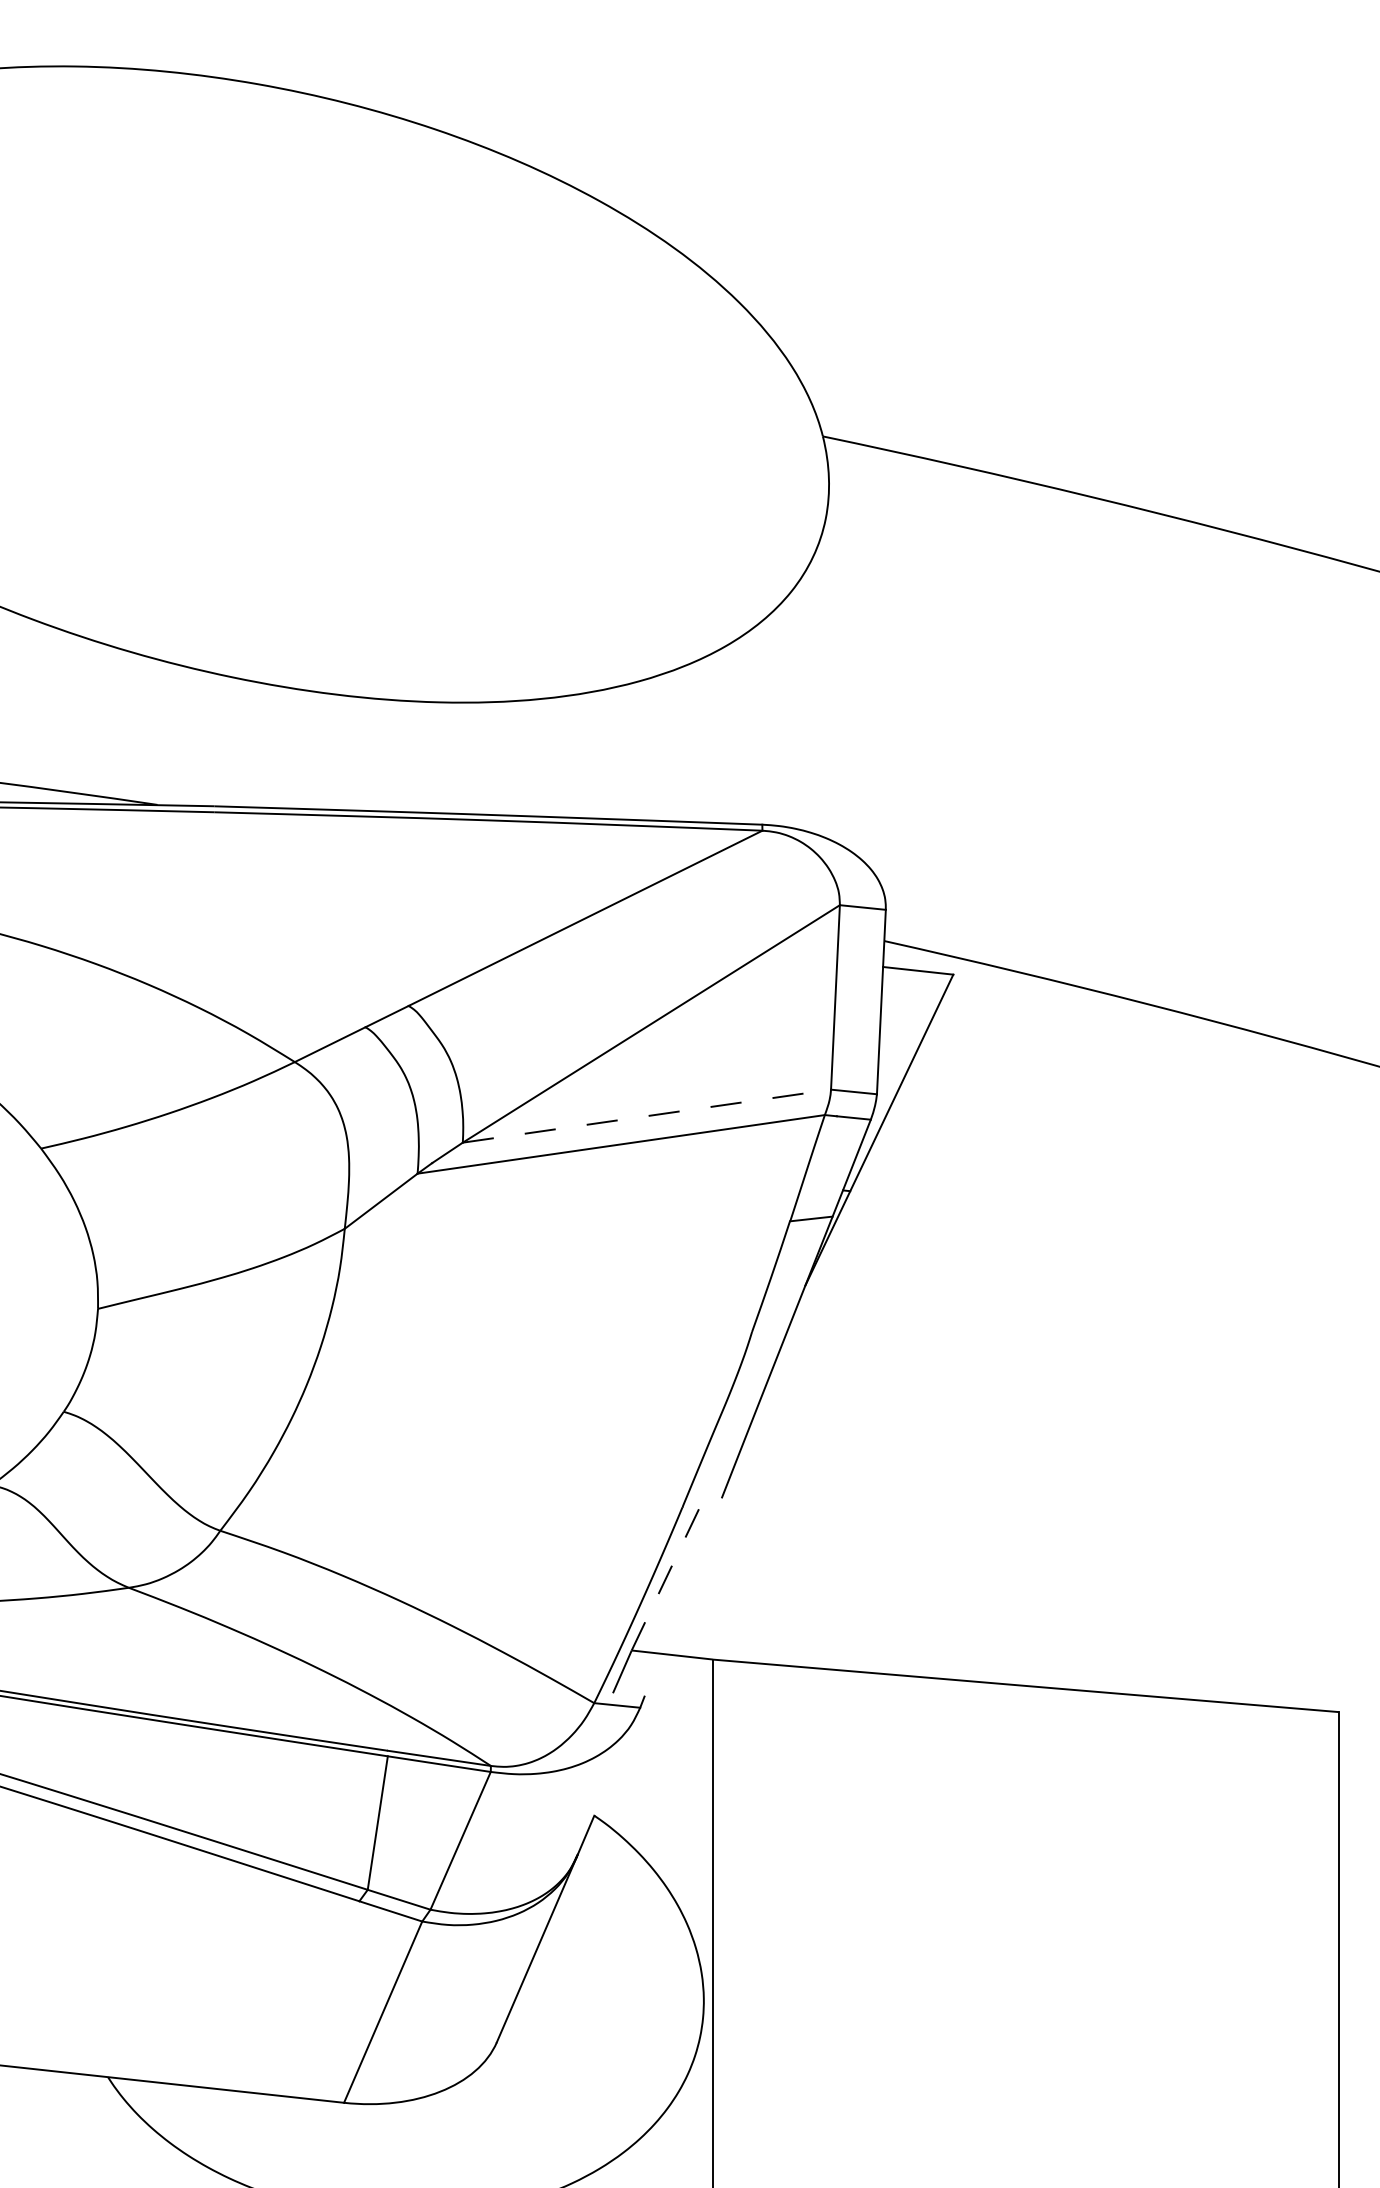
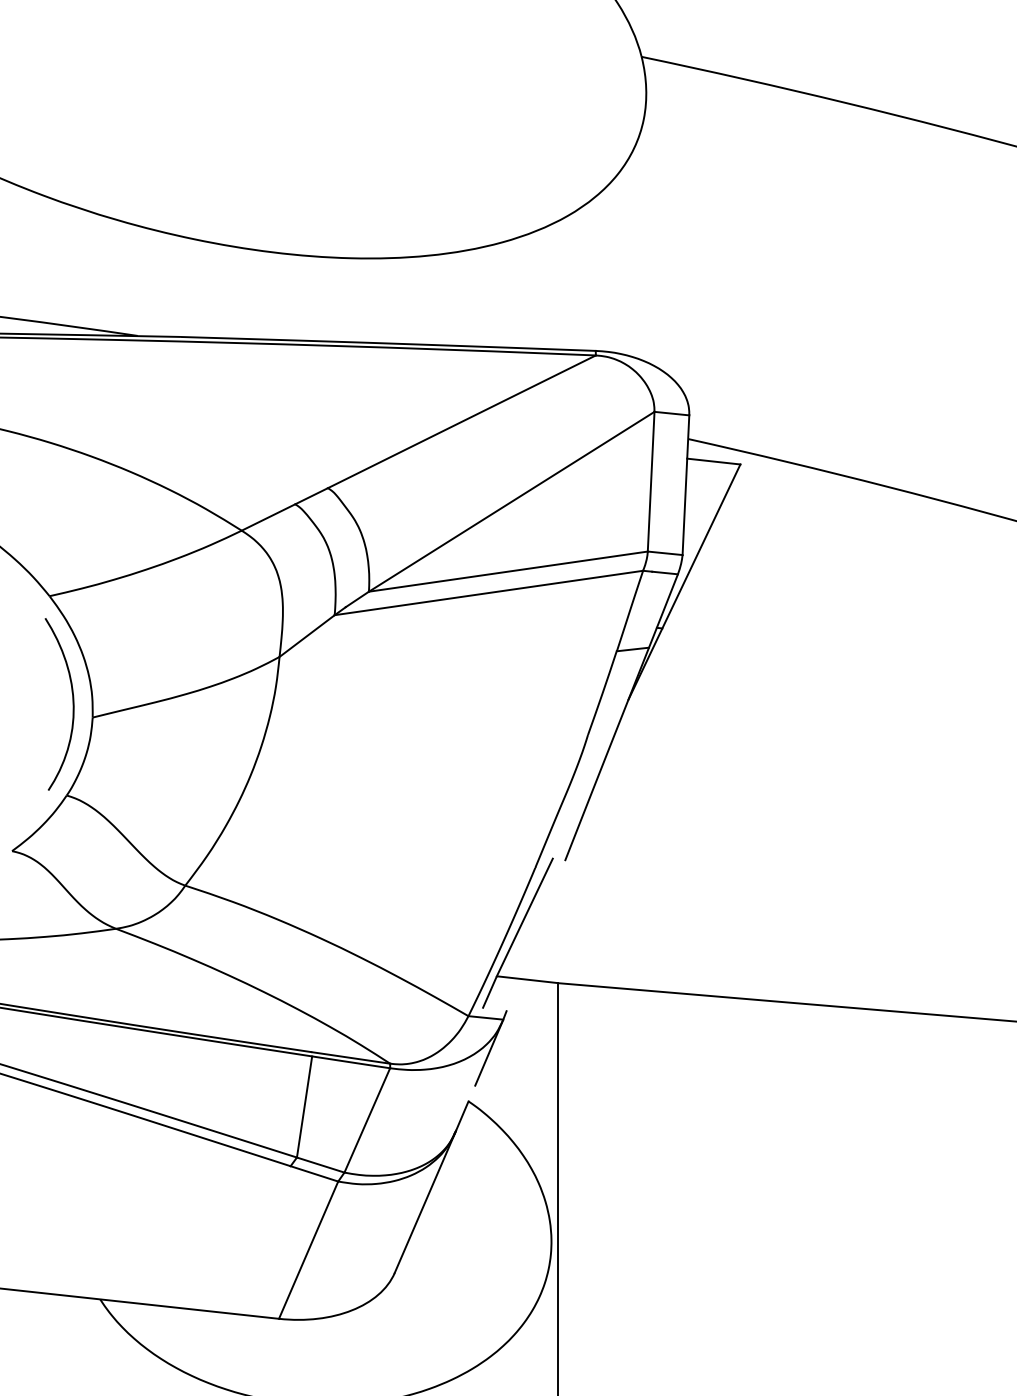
line: (647, 1116) -> (508, 571), dashed -> solid
curve: (71, 1290) -> (72, 703), added
line: (668, 1572) -> (524, 917), dashed -> solid
line: (621, 1752) -> (489, 1053), added

